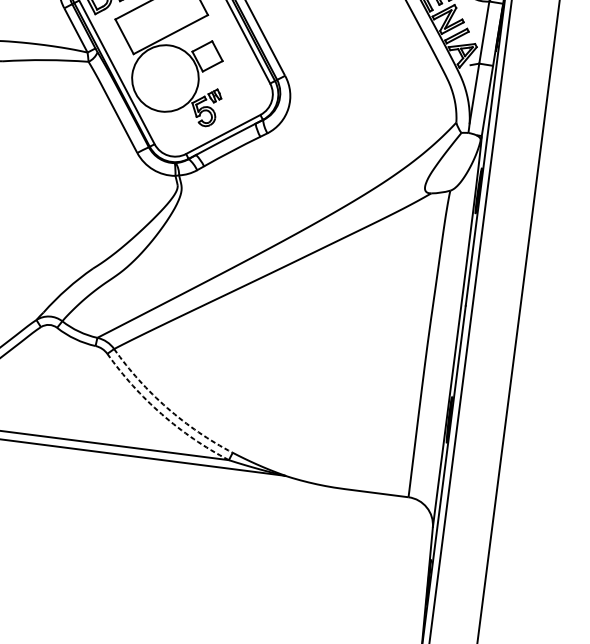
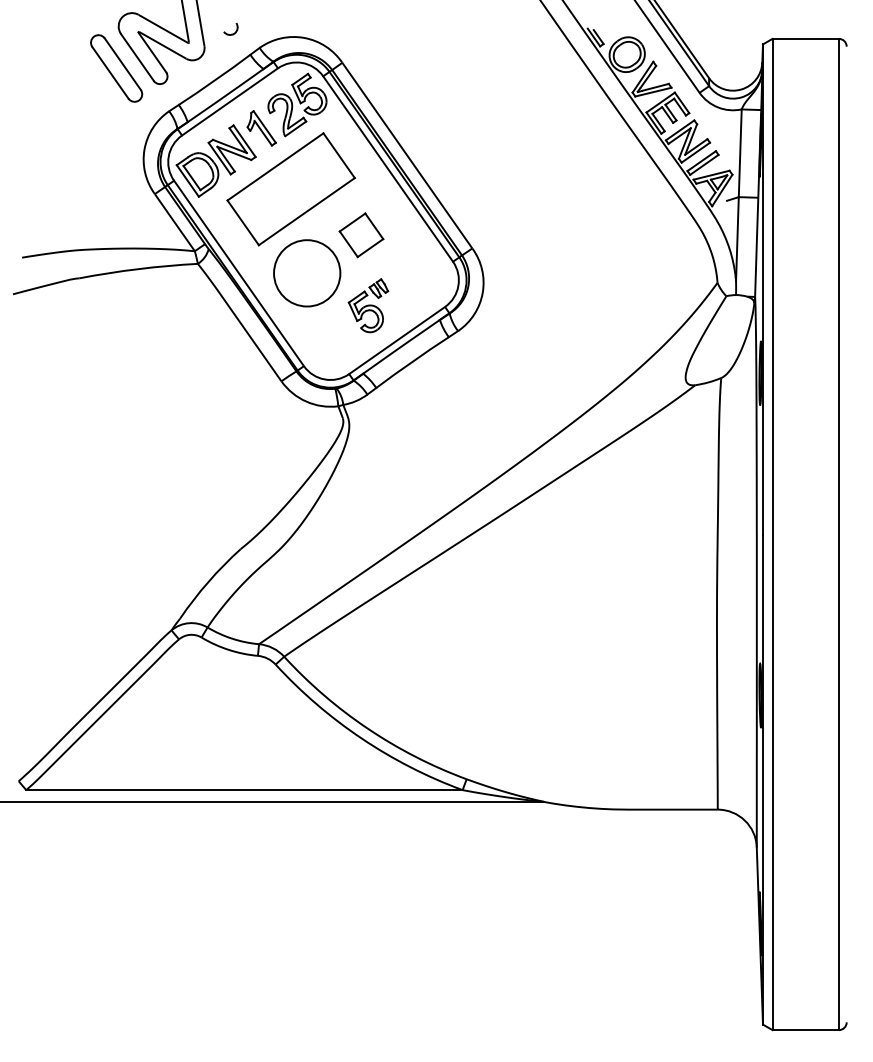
circle: (165, 78) -> (307, 273), size x0.71
arc: (167, 407) -> (368, 728), dashed -> solid
arc: (161, 414) -> (361, 738), dashed -> solid

